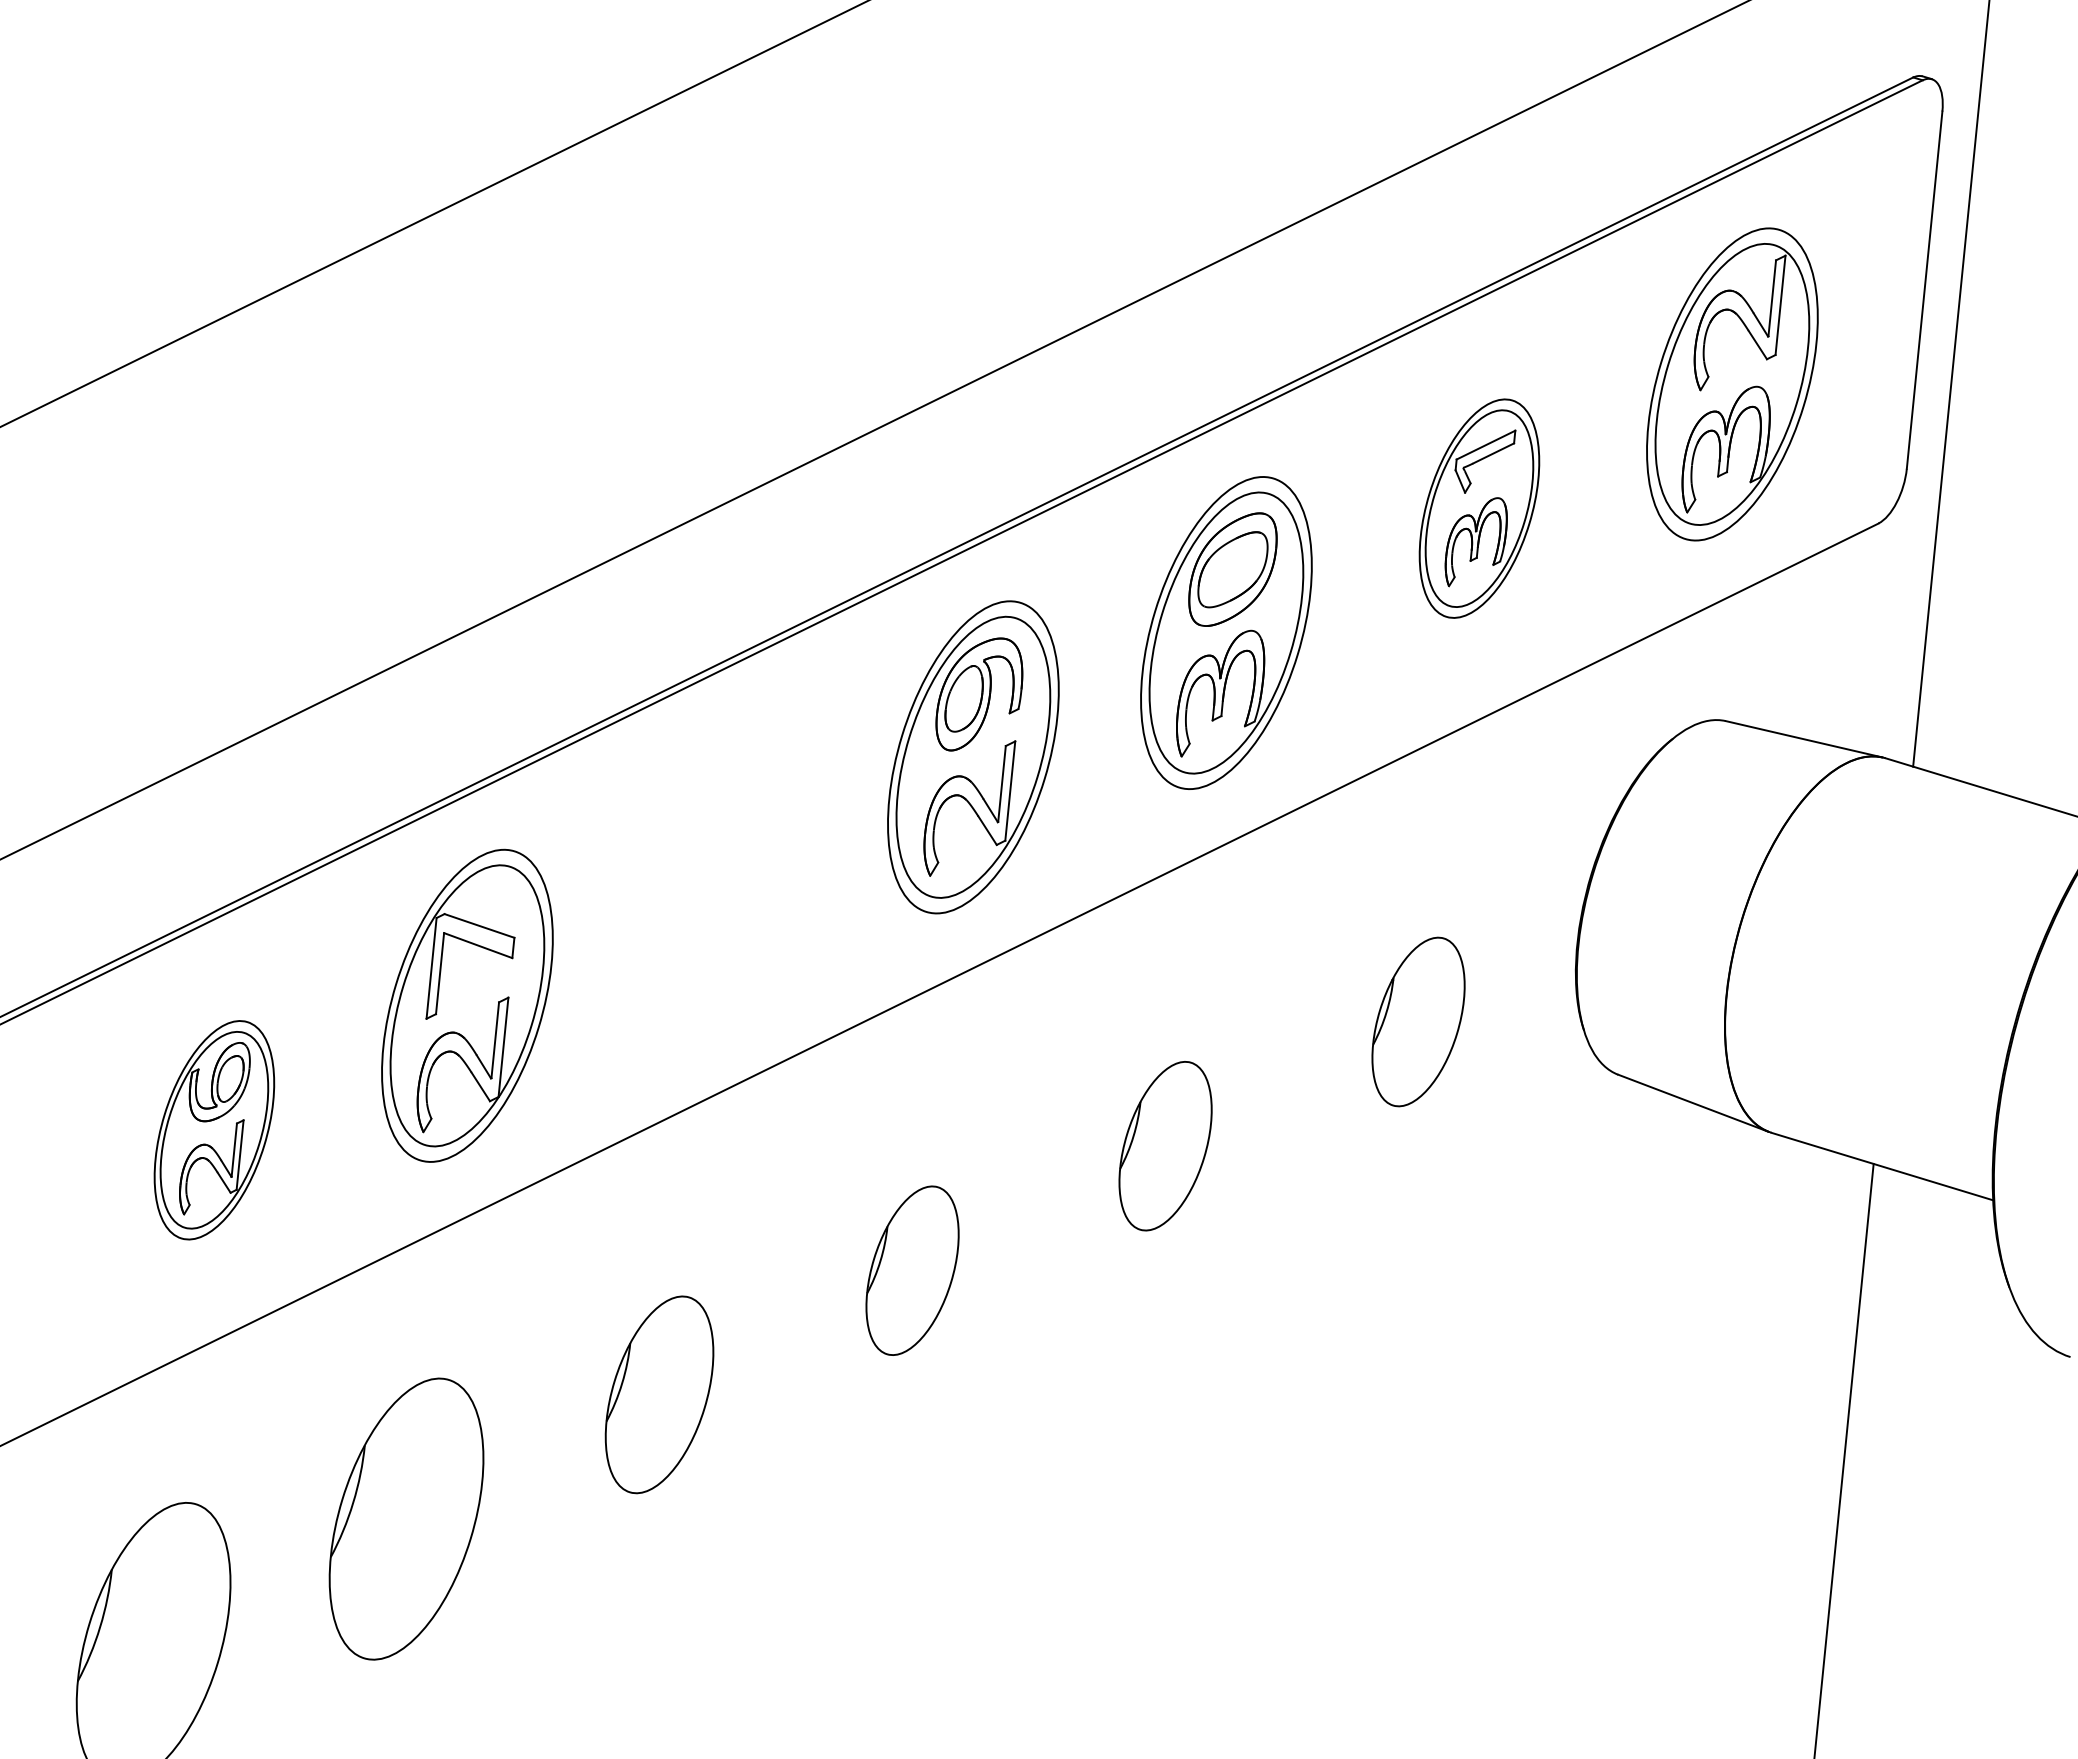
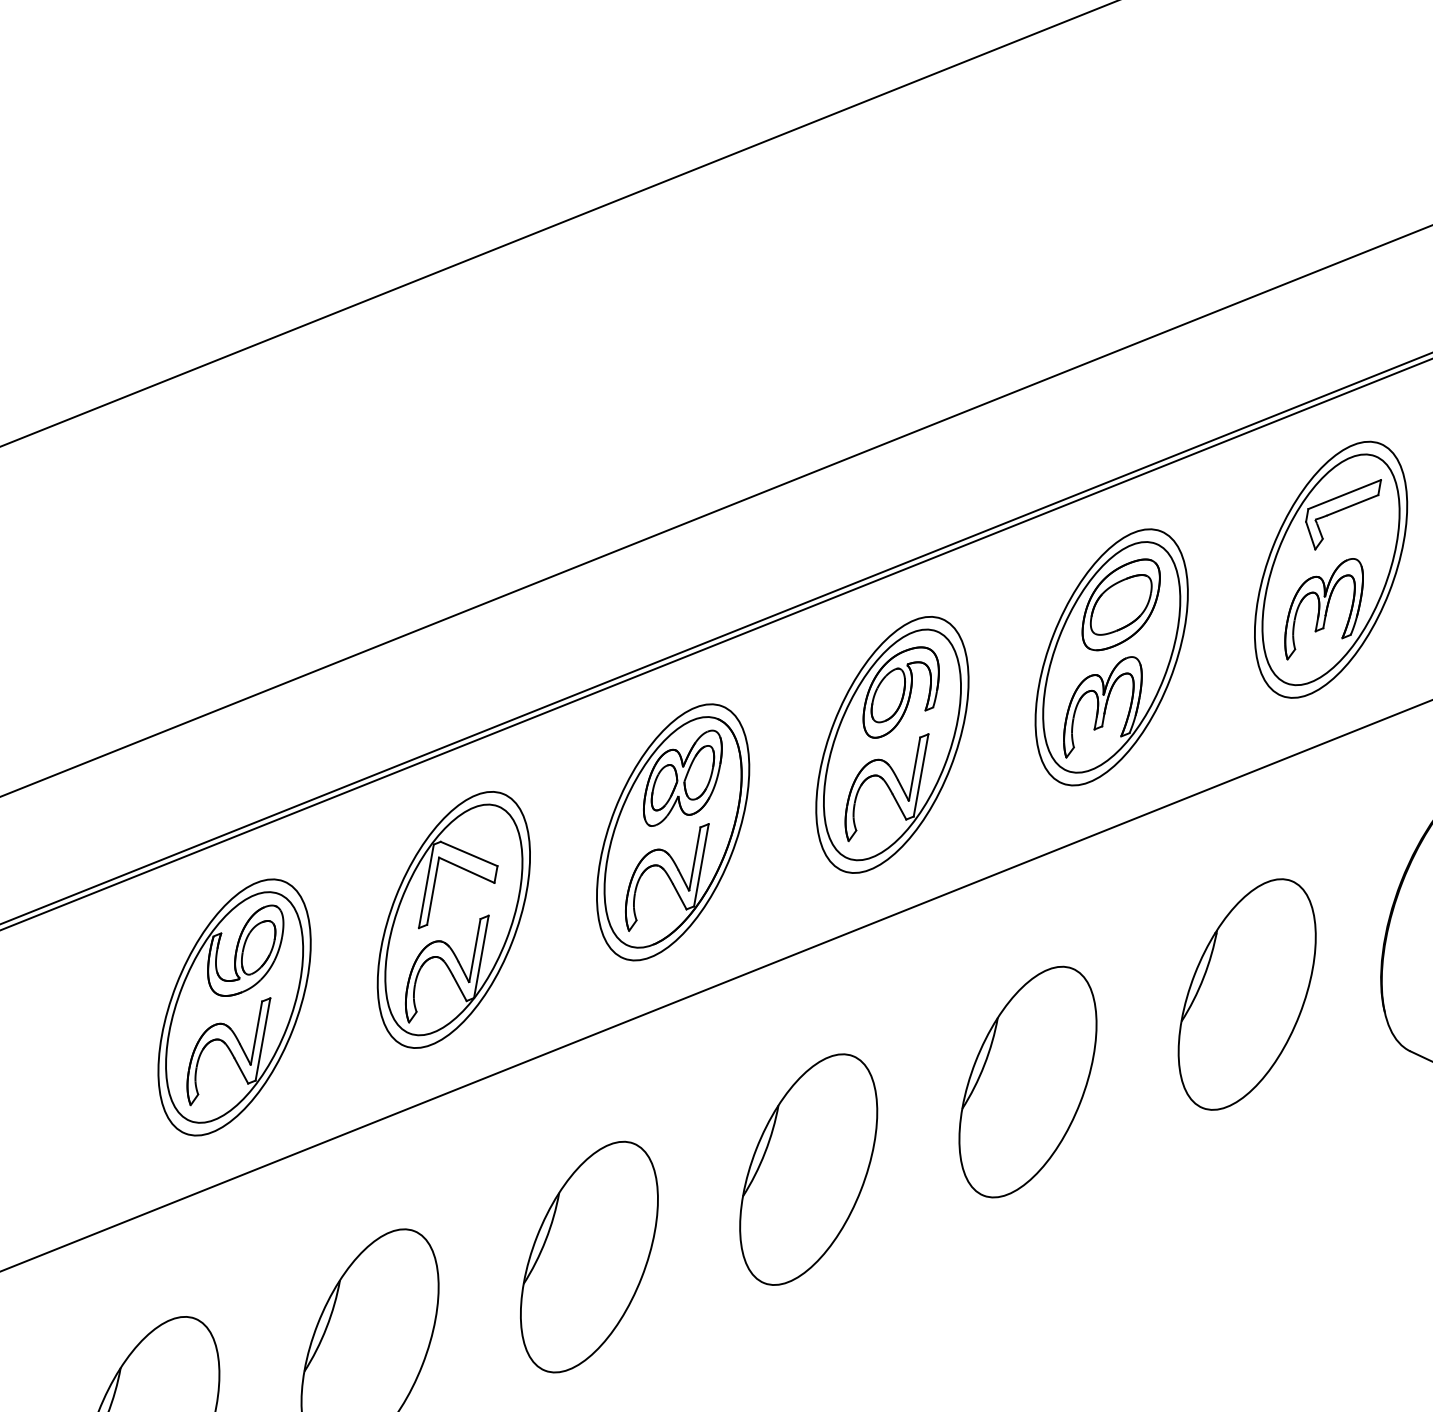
part: (1479, 508) -> (1331, 569), size x1.43
part: (720, 881) -> (673, 832), added
part: (1418, 1021) -> (1247, 994), size x1.67
part: (214, 1130) -> (234, 1007), size x1.43
part: (1165, 1145) -> (1027, 1081), size x1.67
part: (912, 1270) -> (808, 1169), size x1.67
part: (659, 1394) -> (589, 1256), size x1.43

